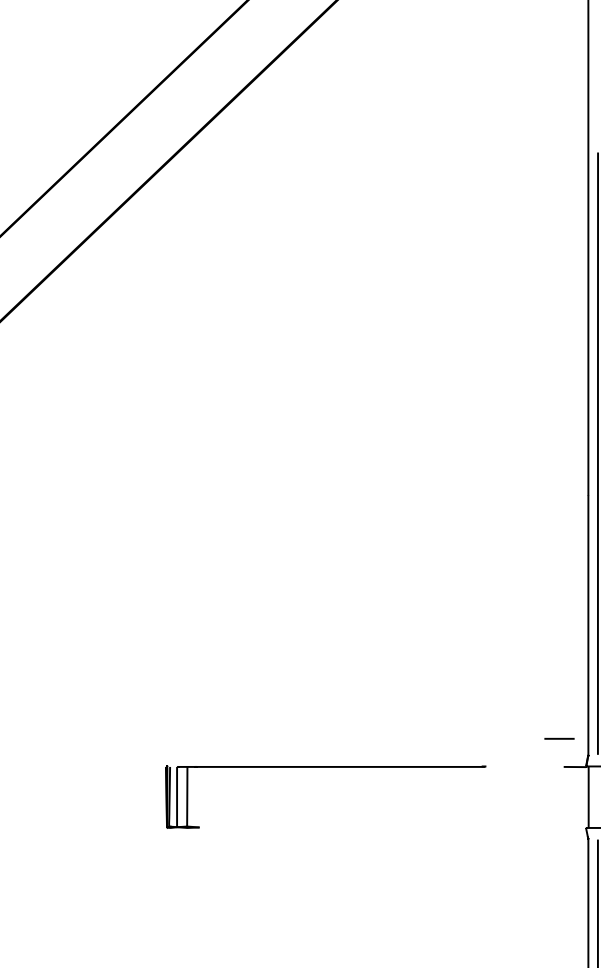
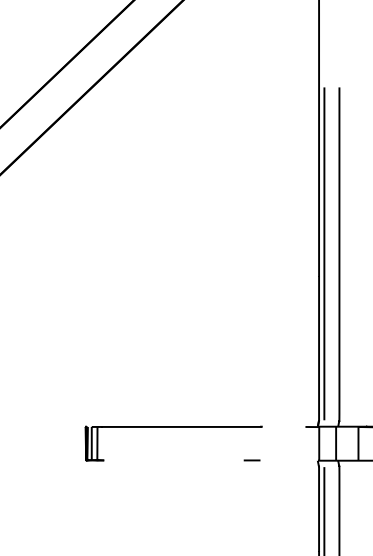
line: (558, 738) -> (251, 460), moved

